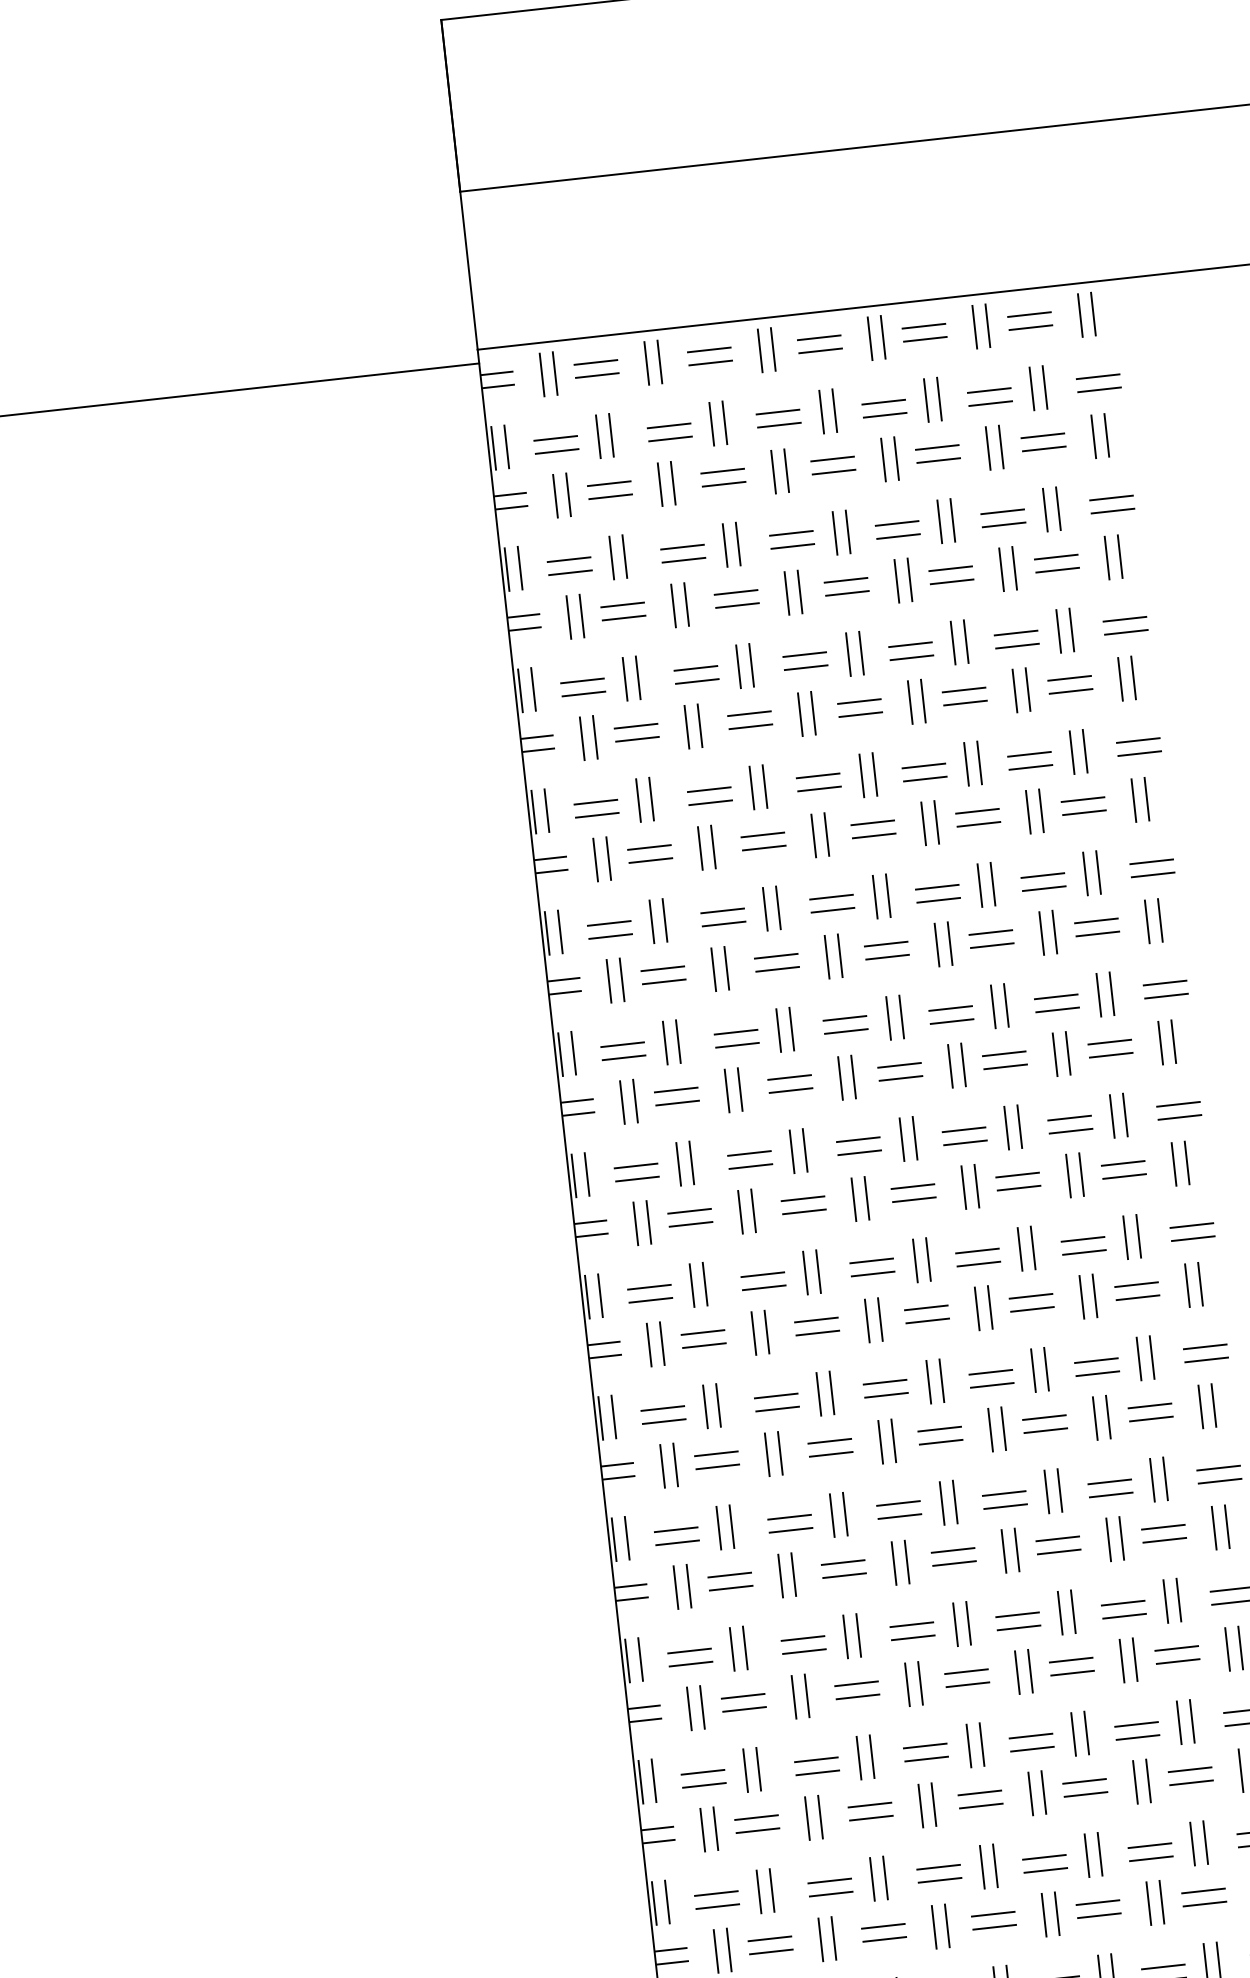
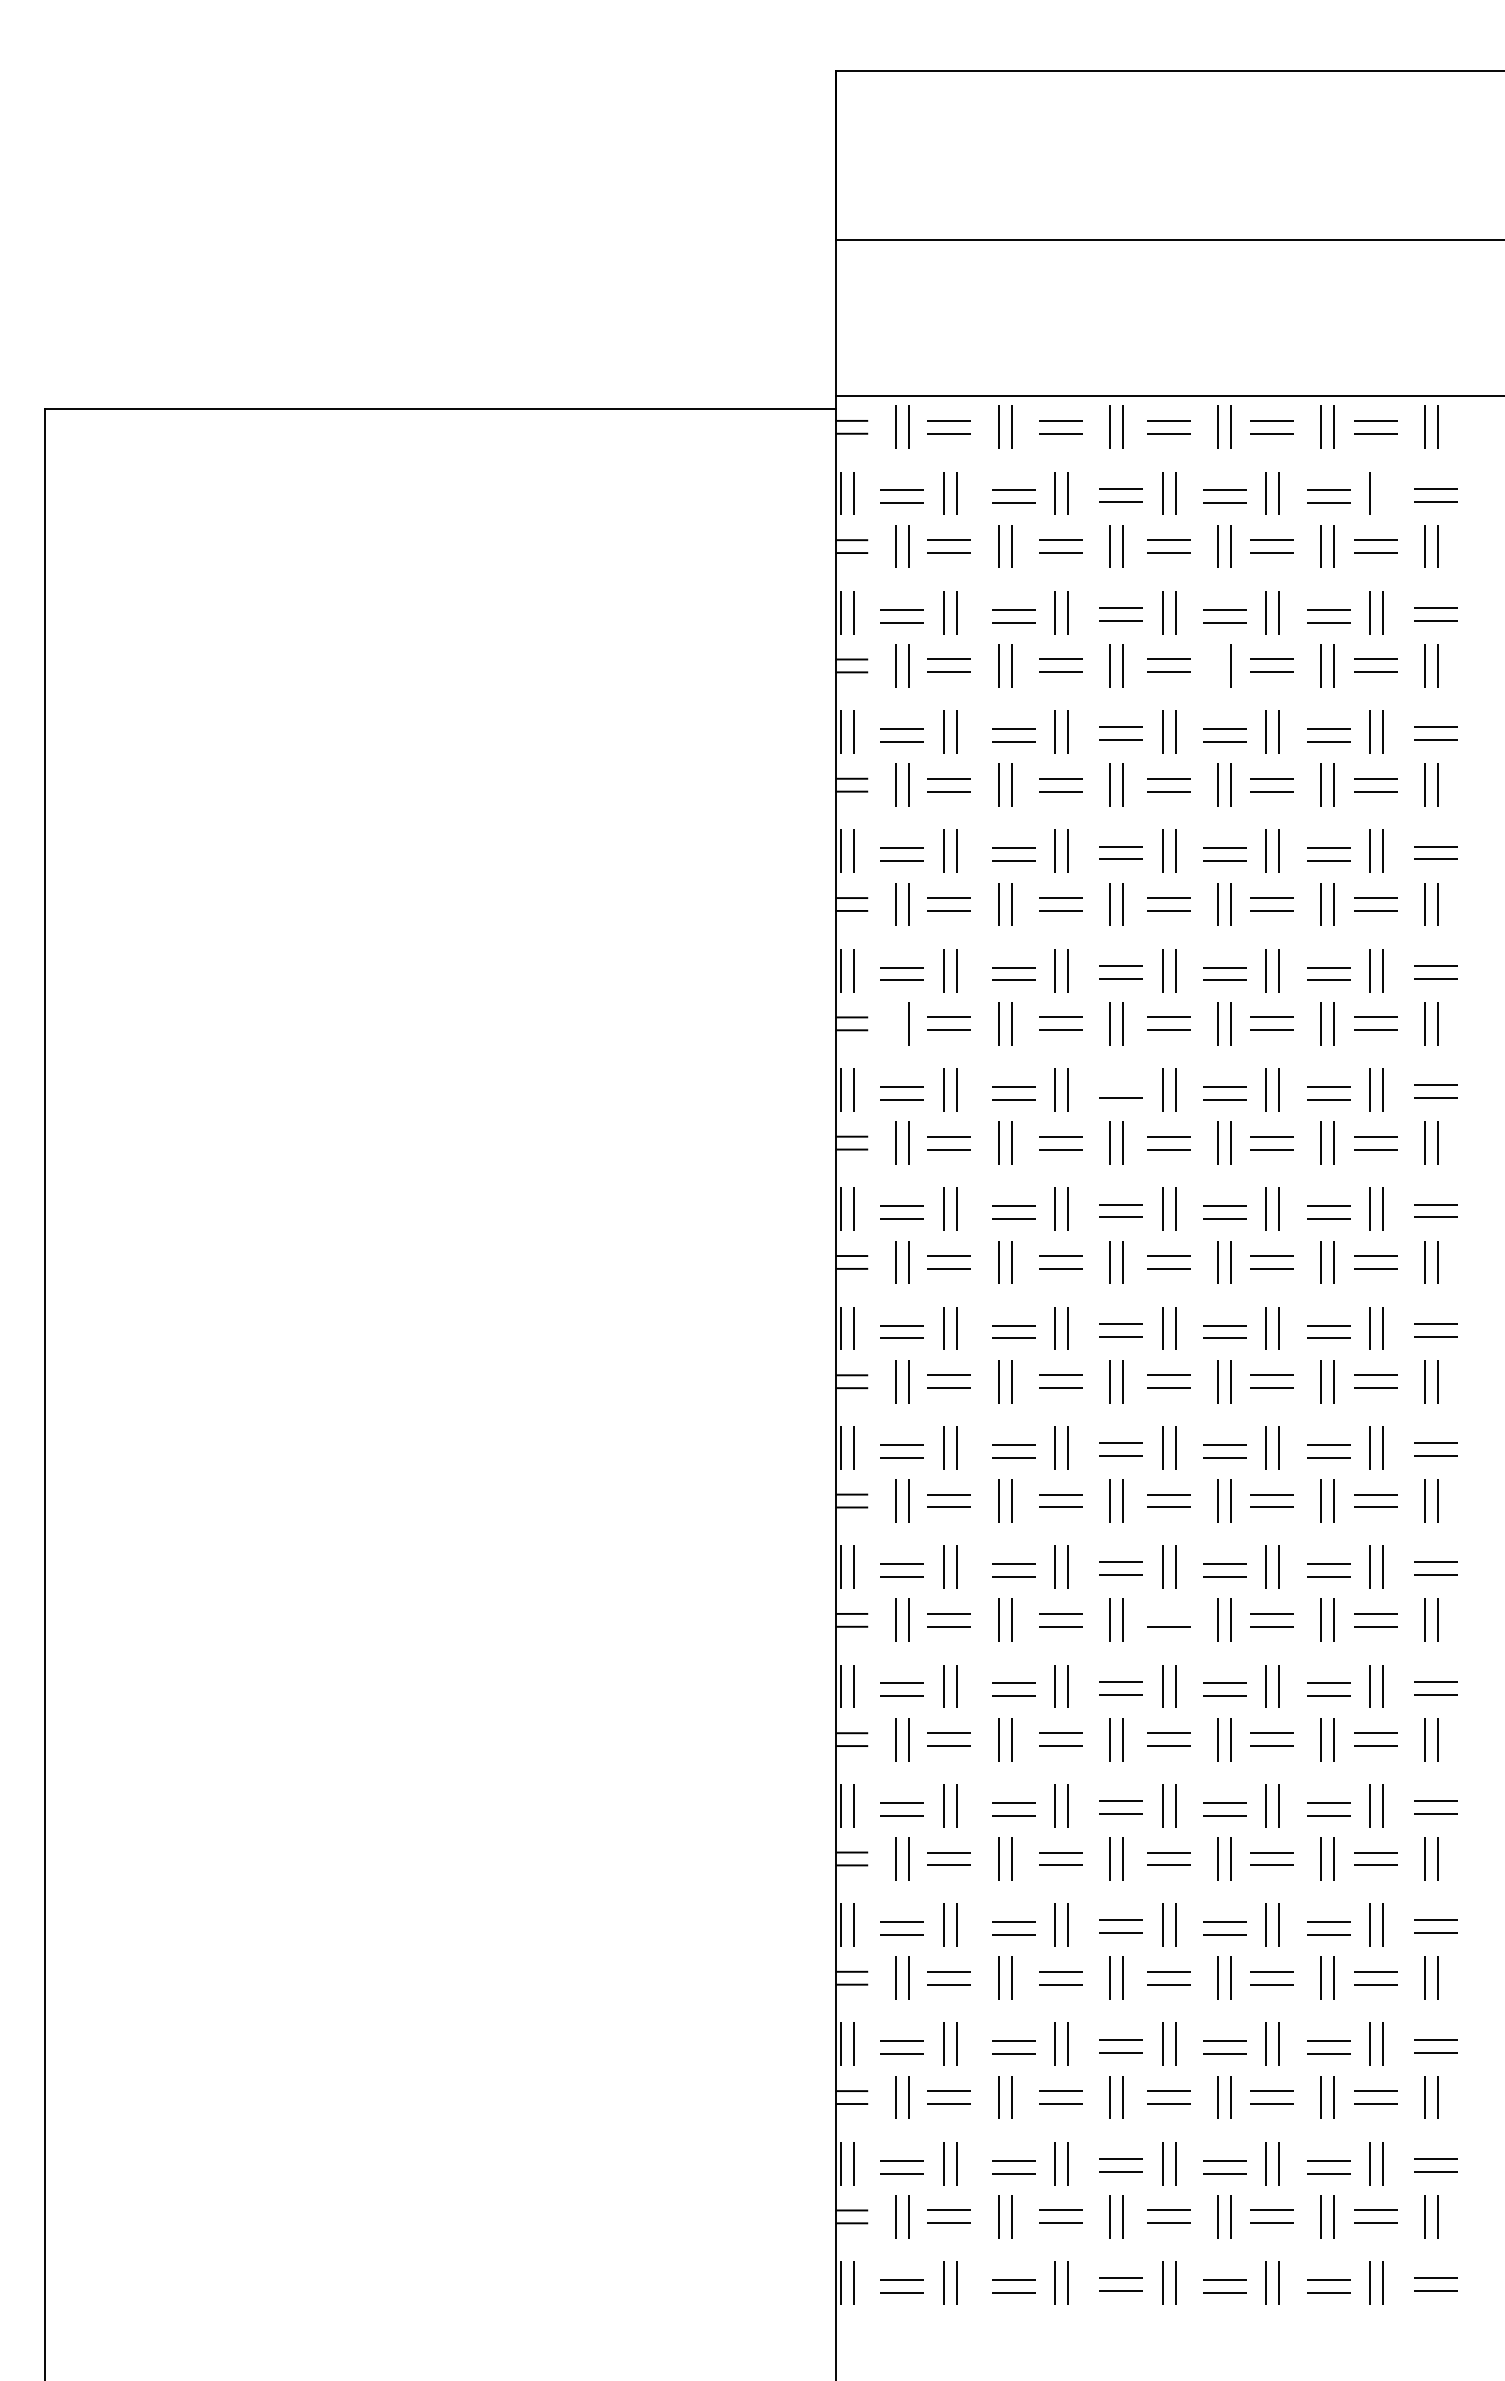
line: (1044, 387) -> (1382, 493), removed
line: (895, 580) -> (1217, 665), removed
line: (608, 980) -> (895, 1023), removed
line: (844, 1017) -> (1120, 1084), removed
line: (952, 1550) -> (1168, 1613), removed

